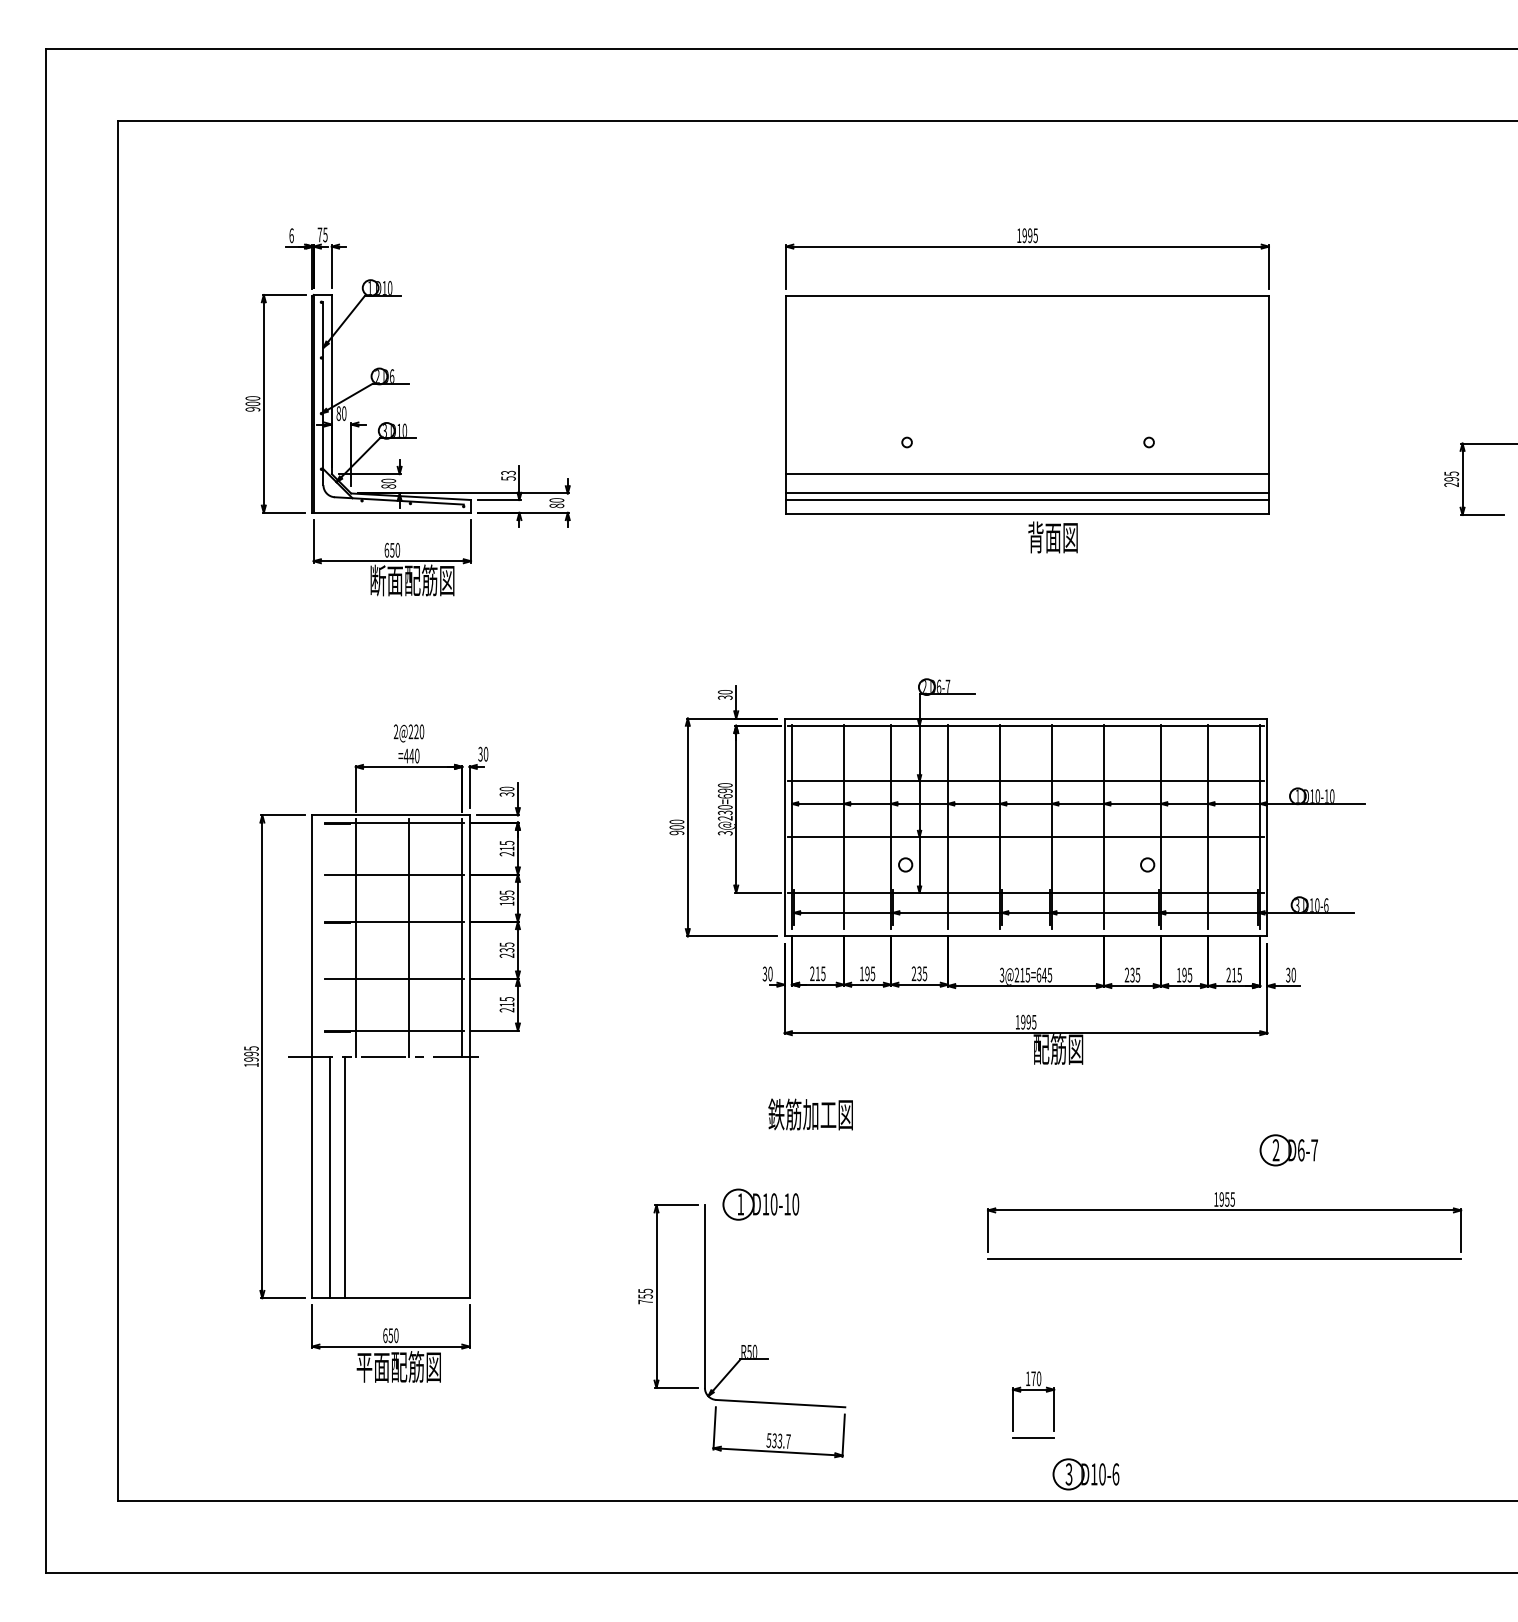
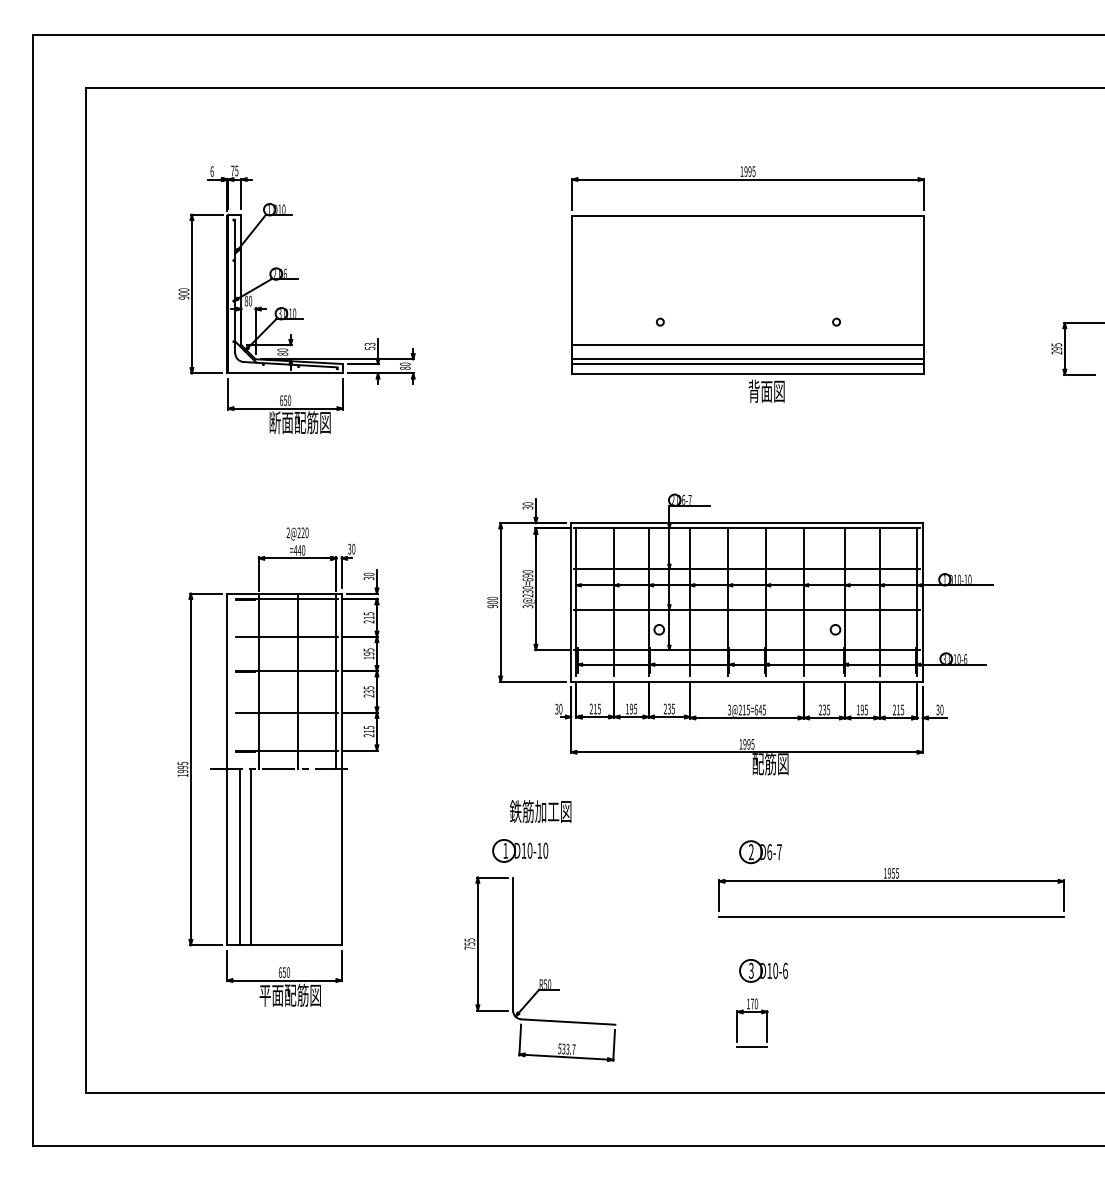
text: (810, 1114) -> (540, 811), moved
part: (1288, 1150) -> (760, 852), moved
part: (760, 1204) -> (520, 850), moved
part: (1085, 1474) -> (763, 970), moved

